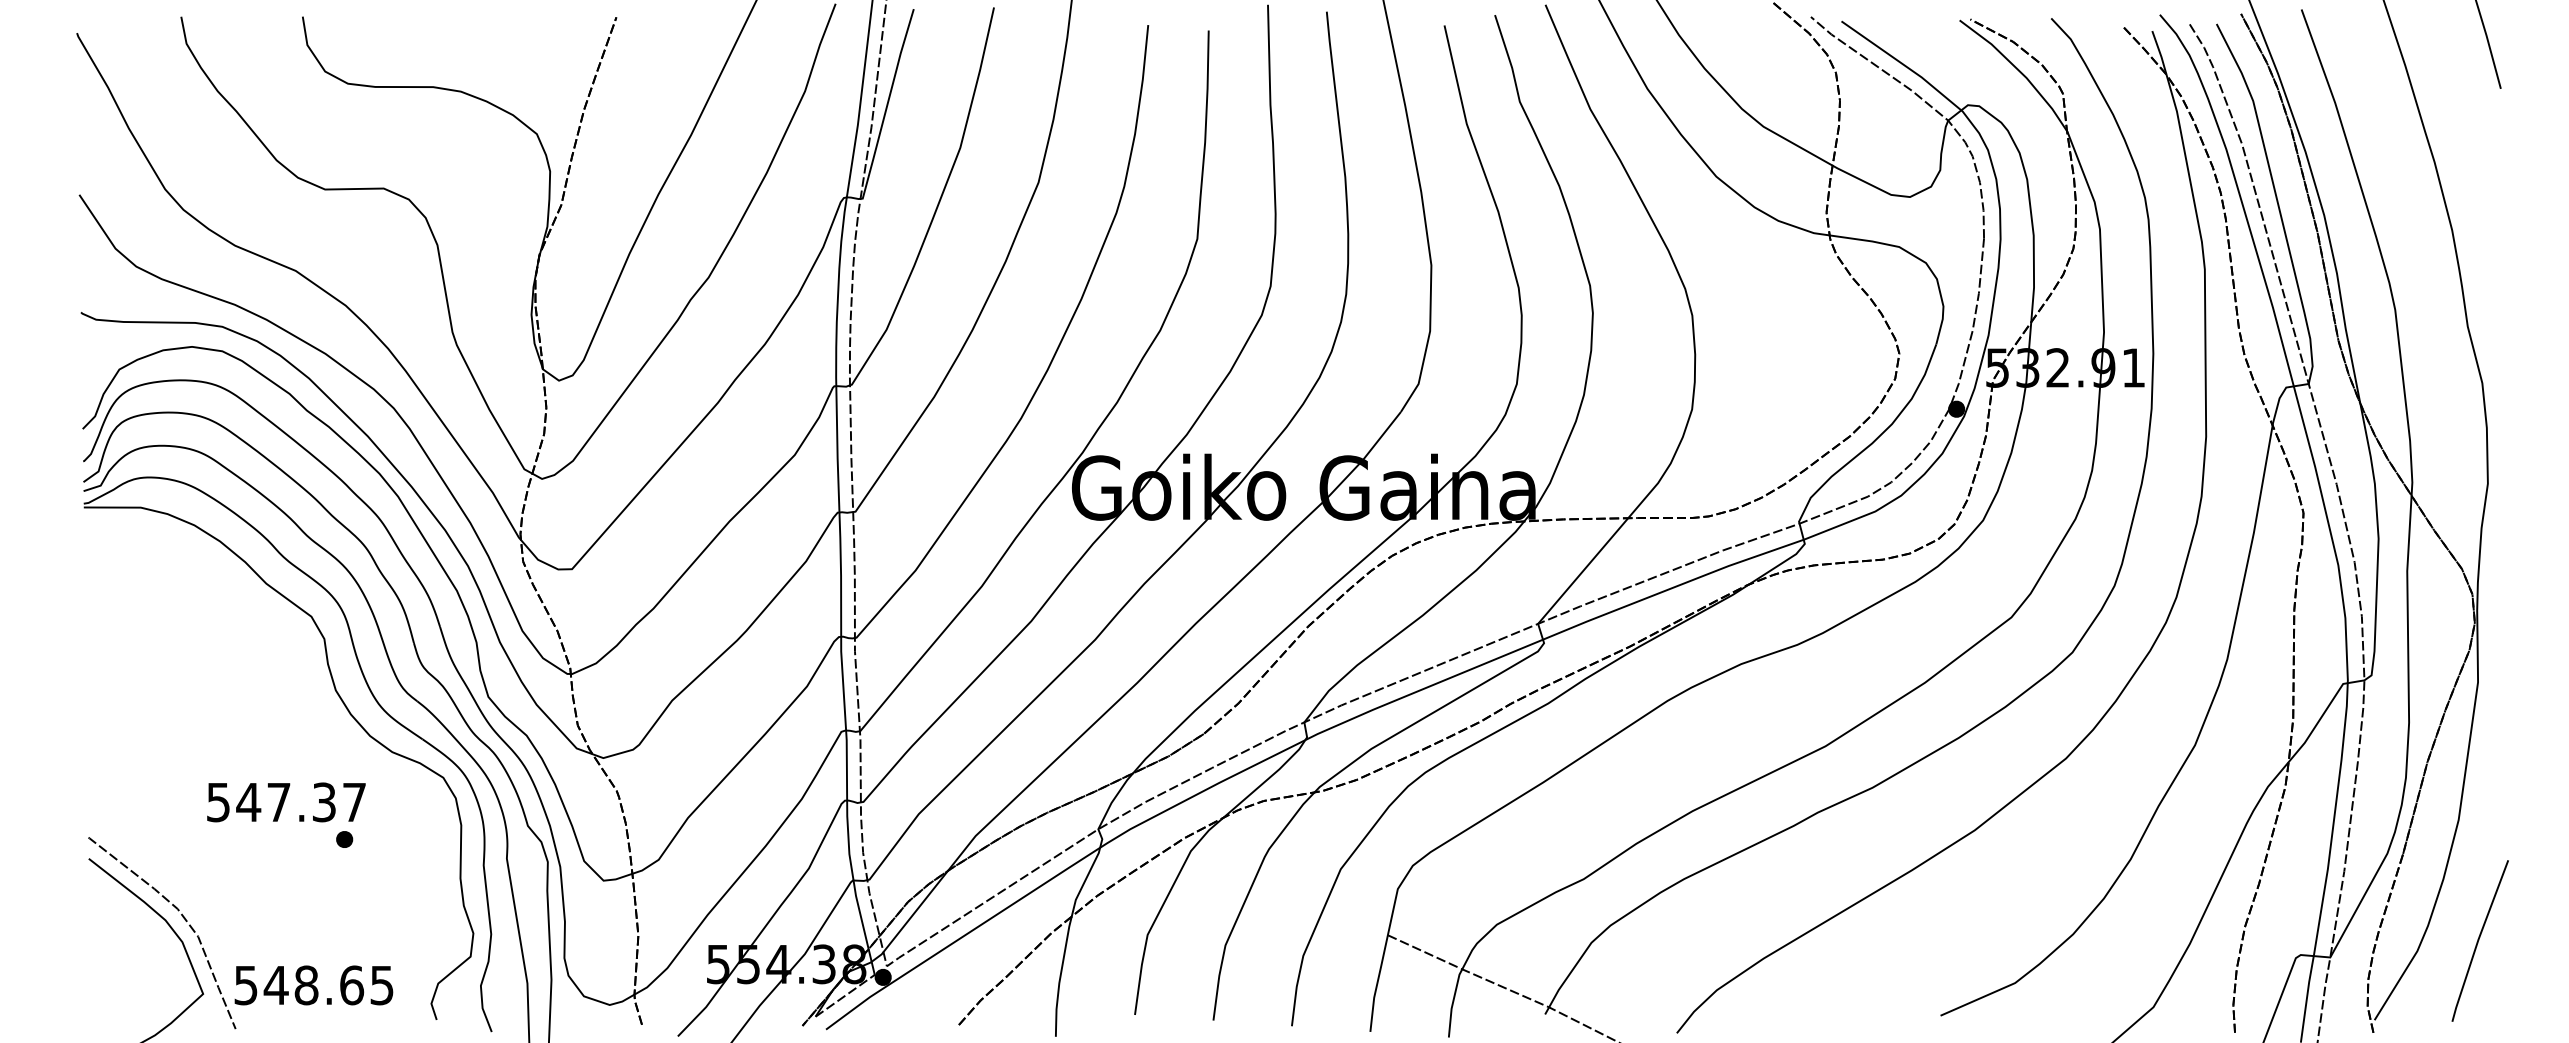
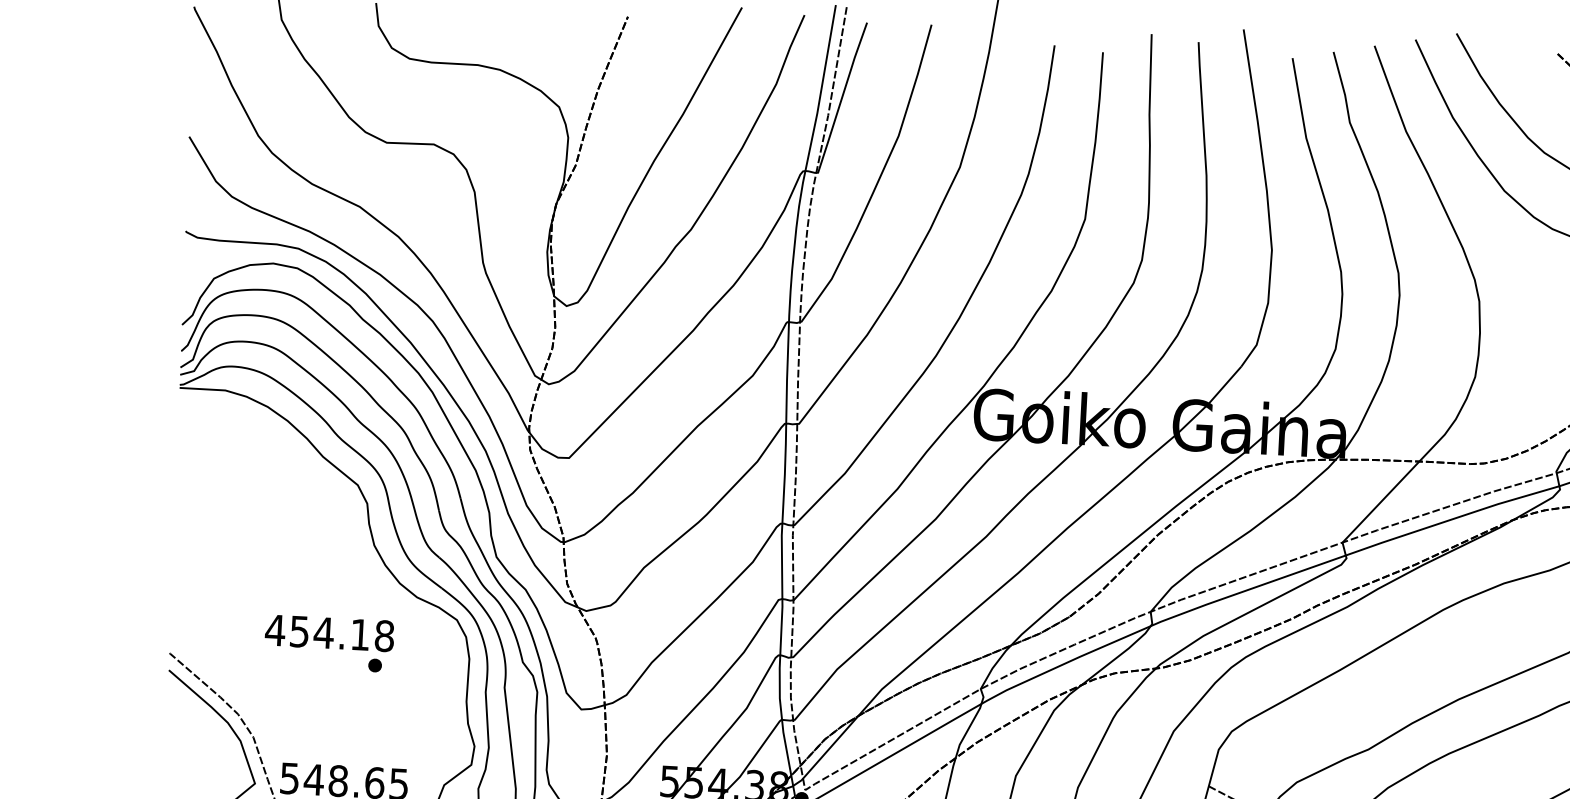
text: (285, 802) -> (329, 633), 547.37 -> 454.18

